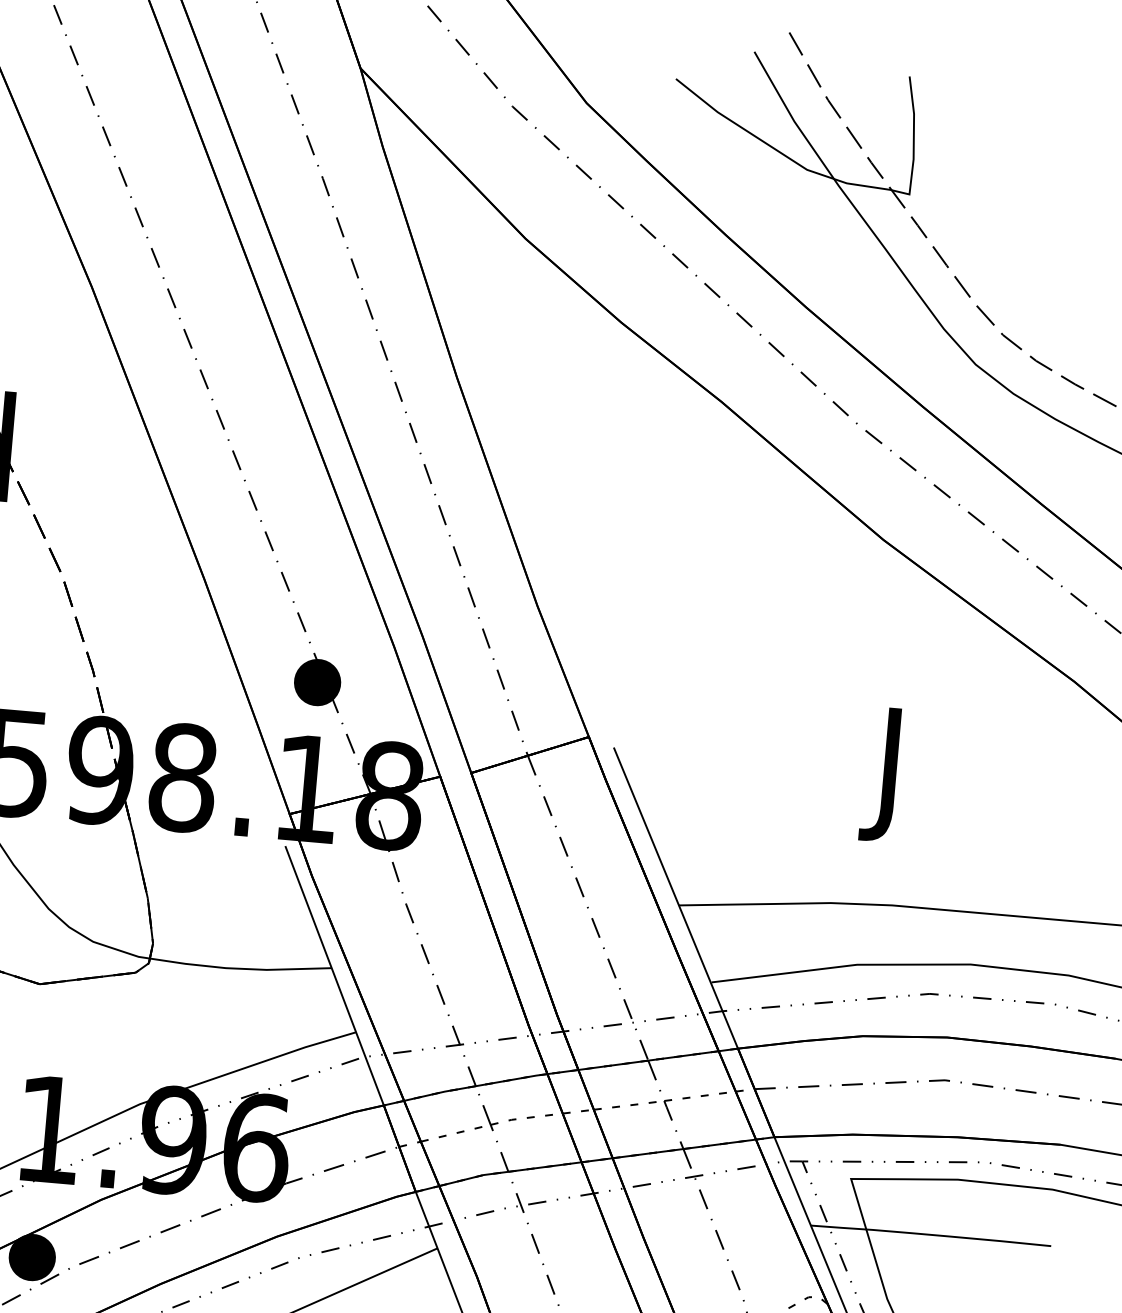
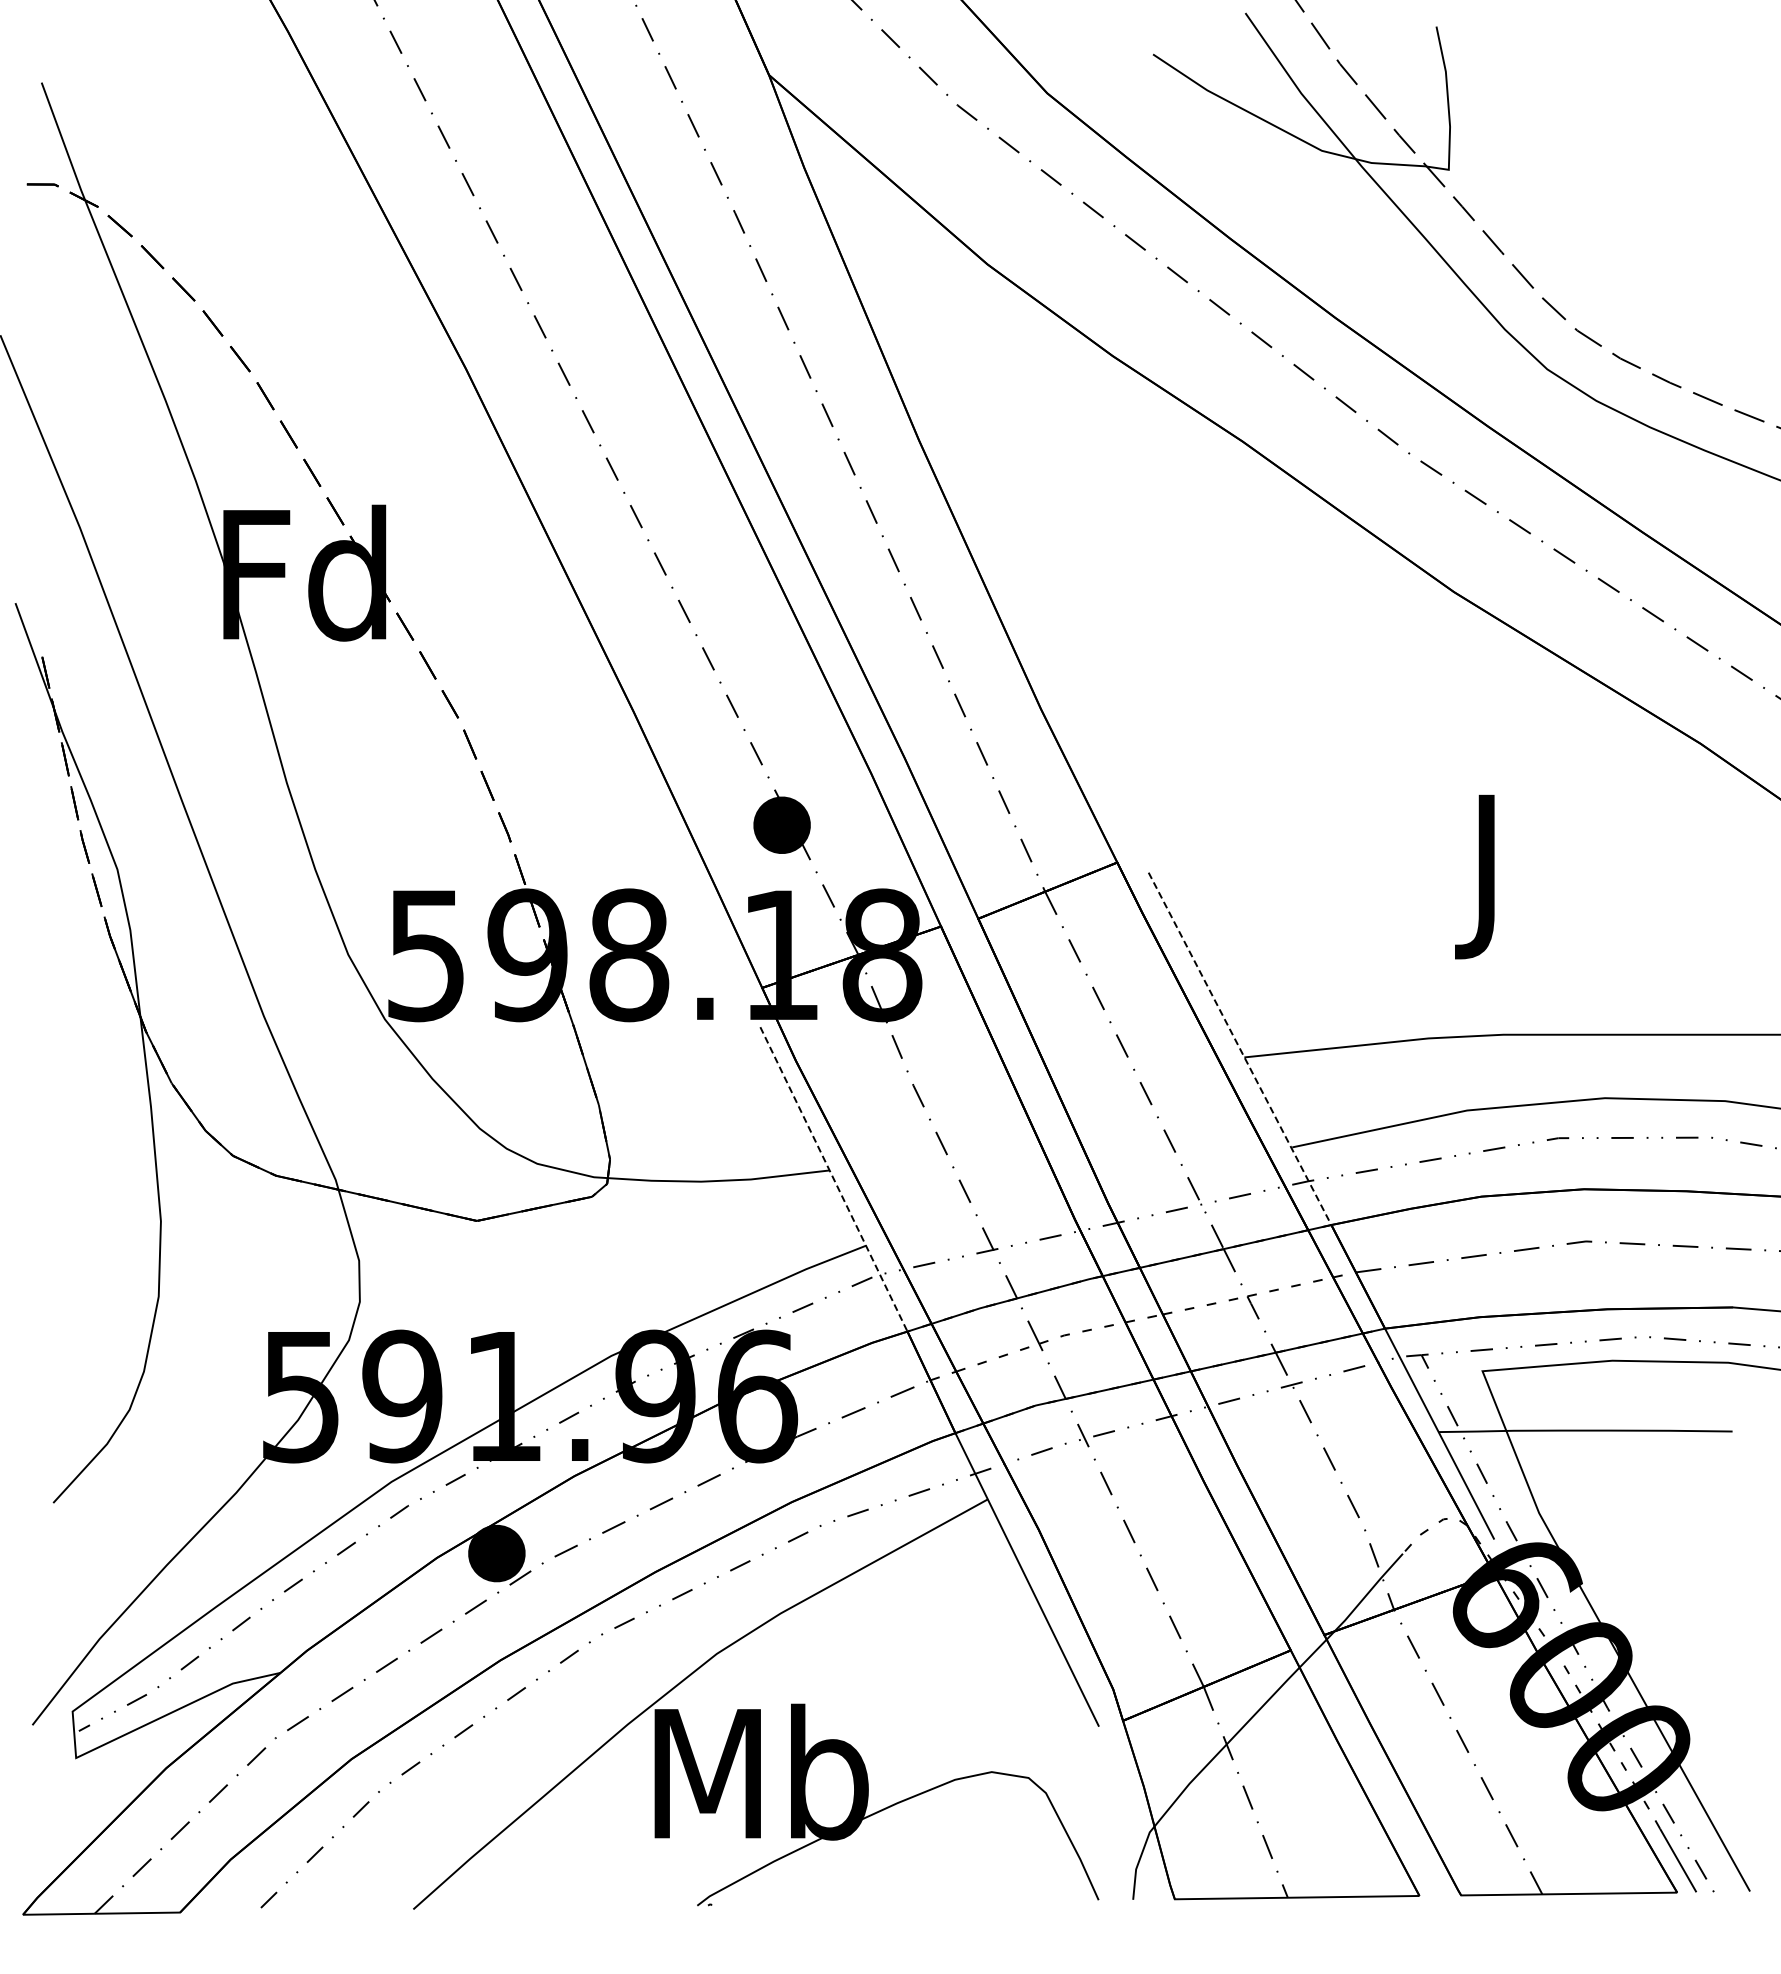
line: (676, 898) -> (1240, 1049), solid -> dashed
line: (335, 975) -> (834, 1179), solid -> dashed

